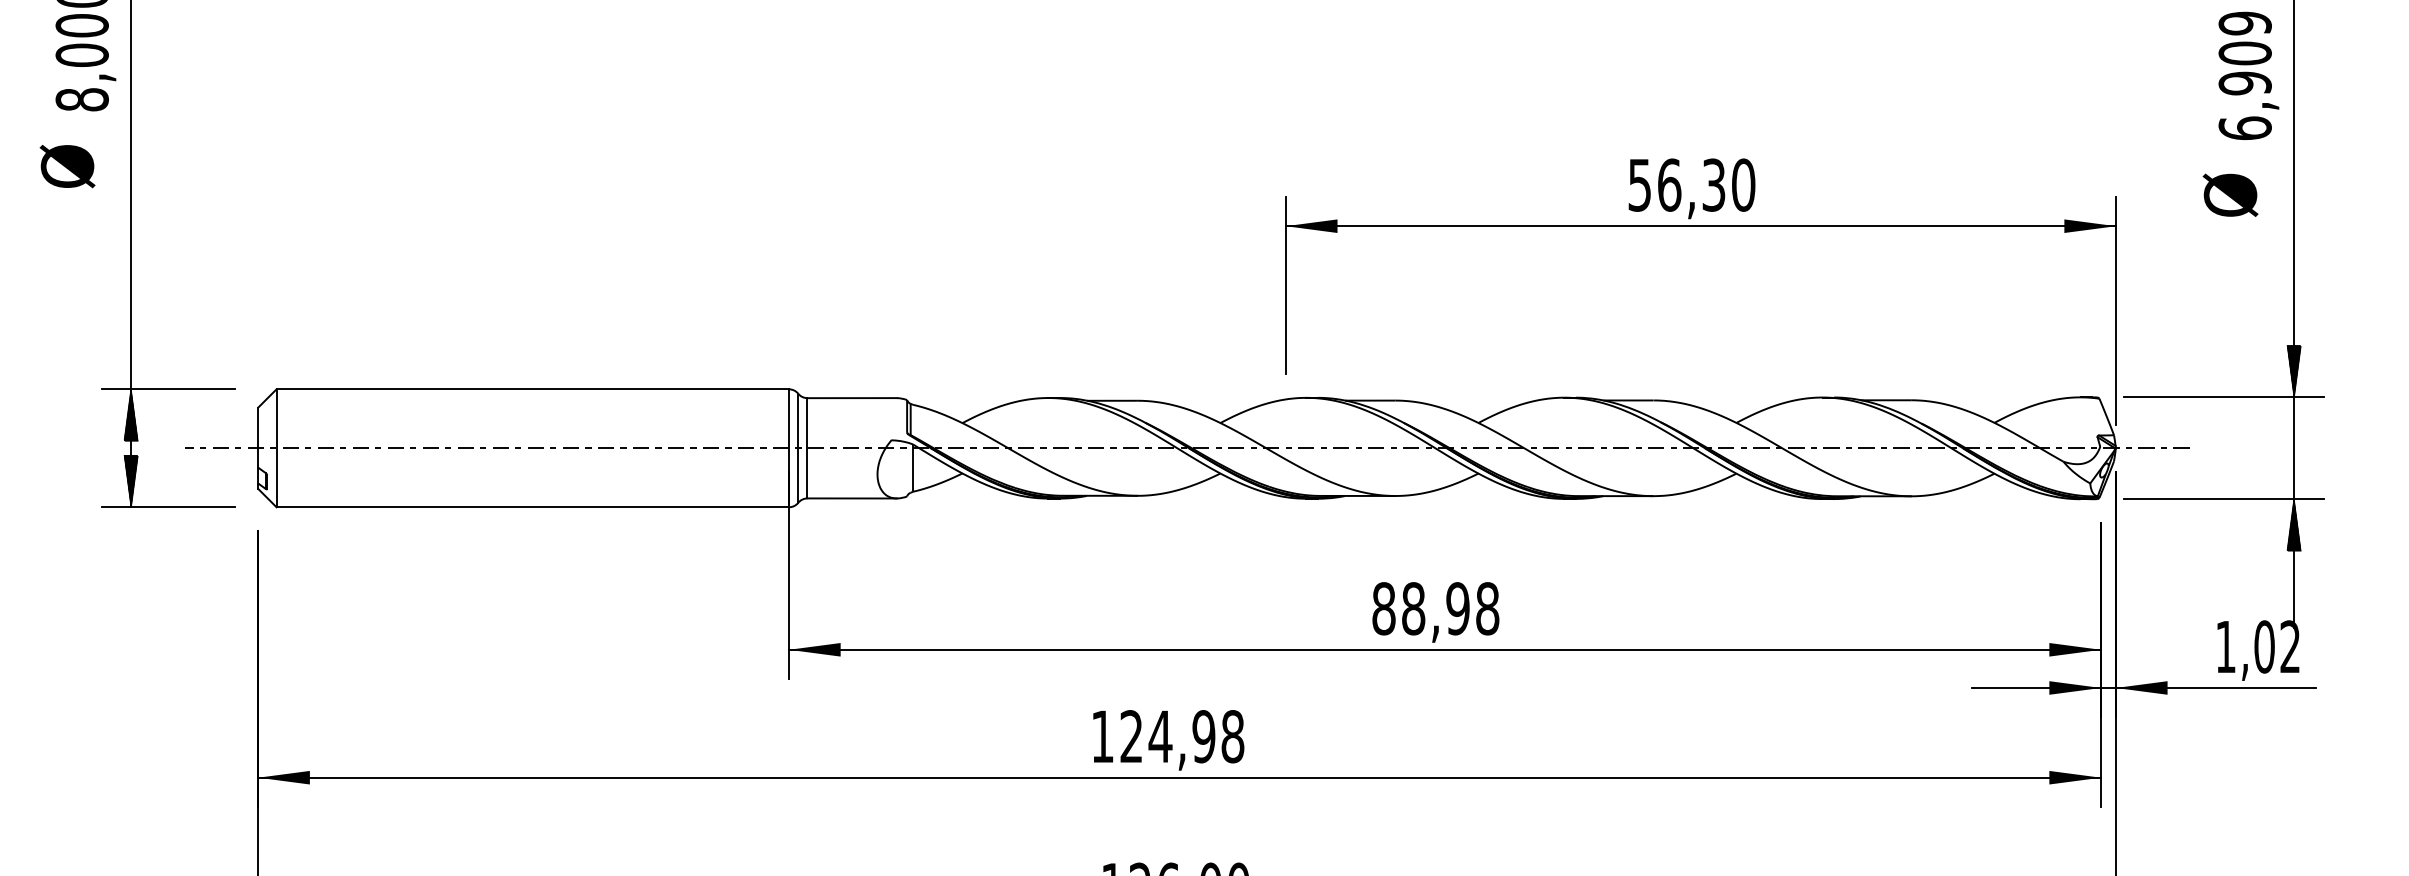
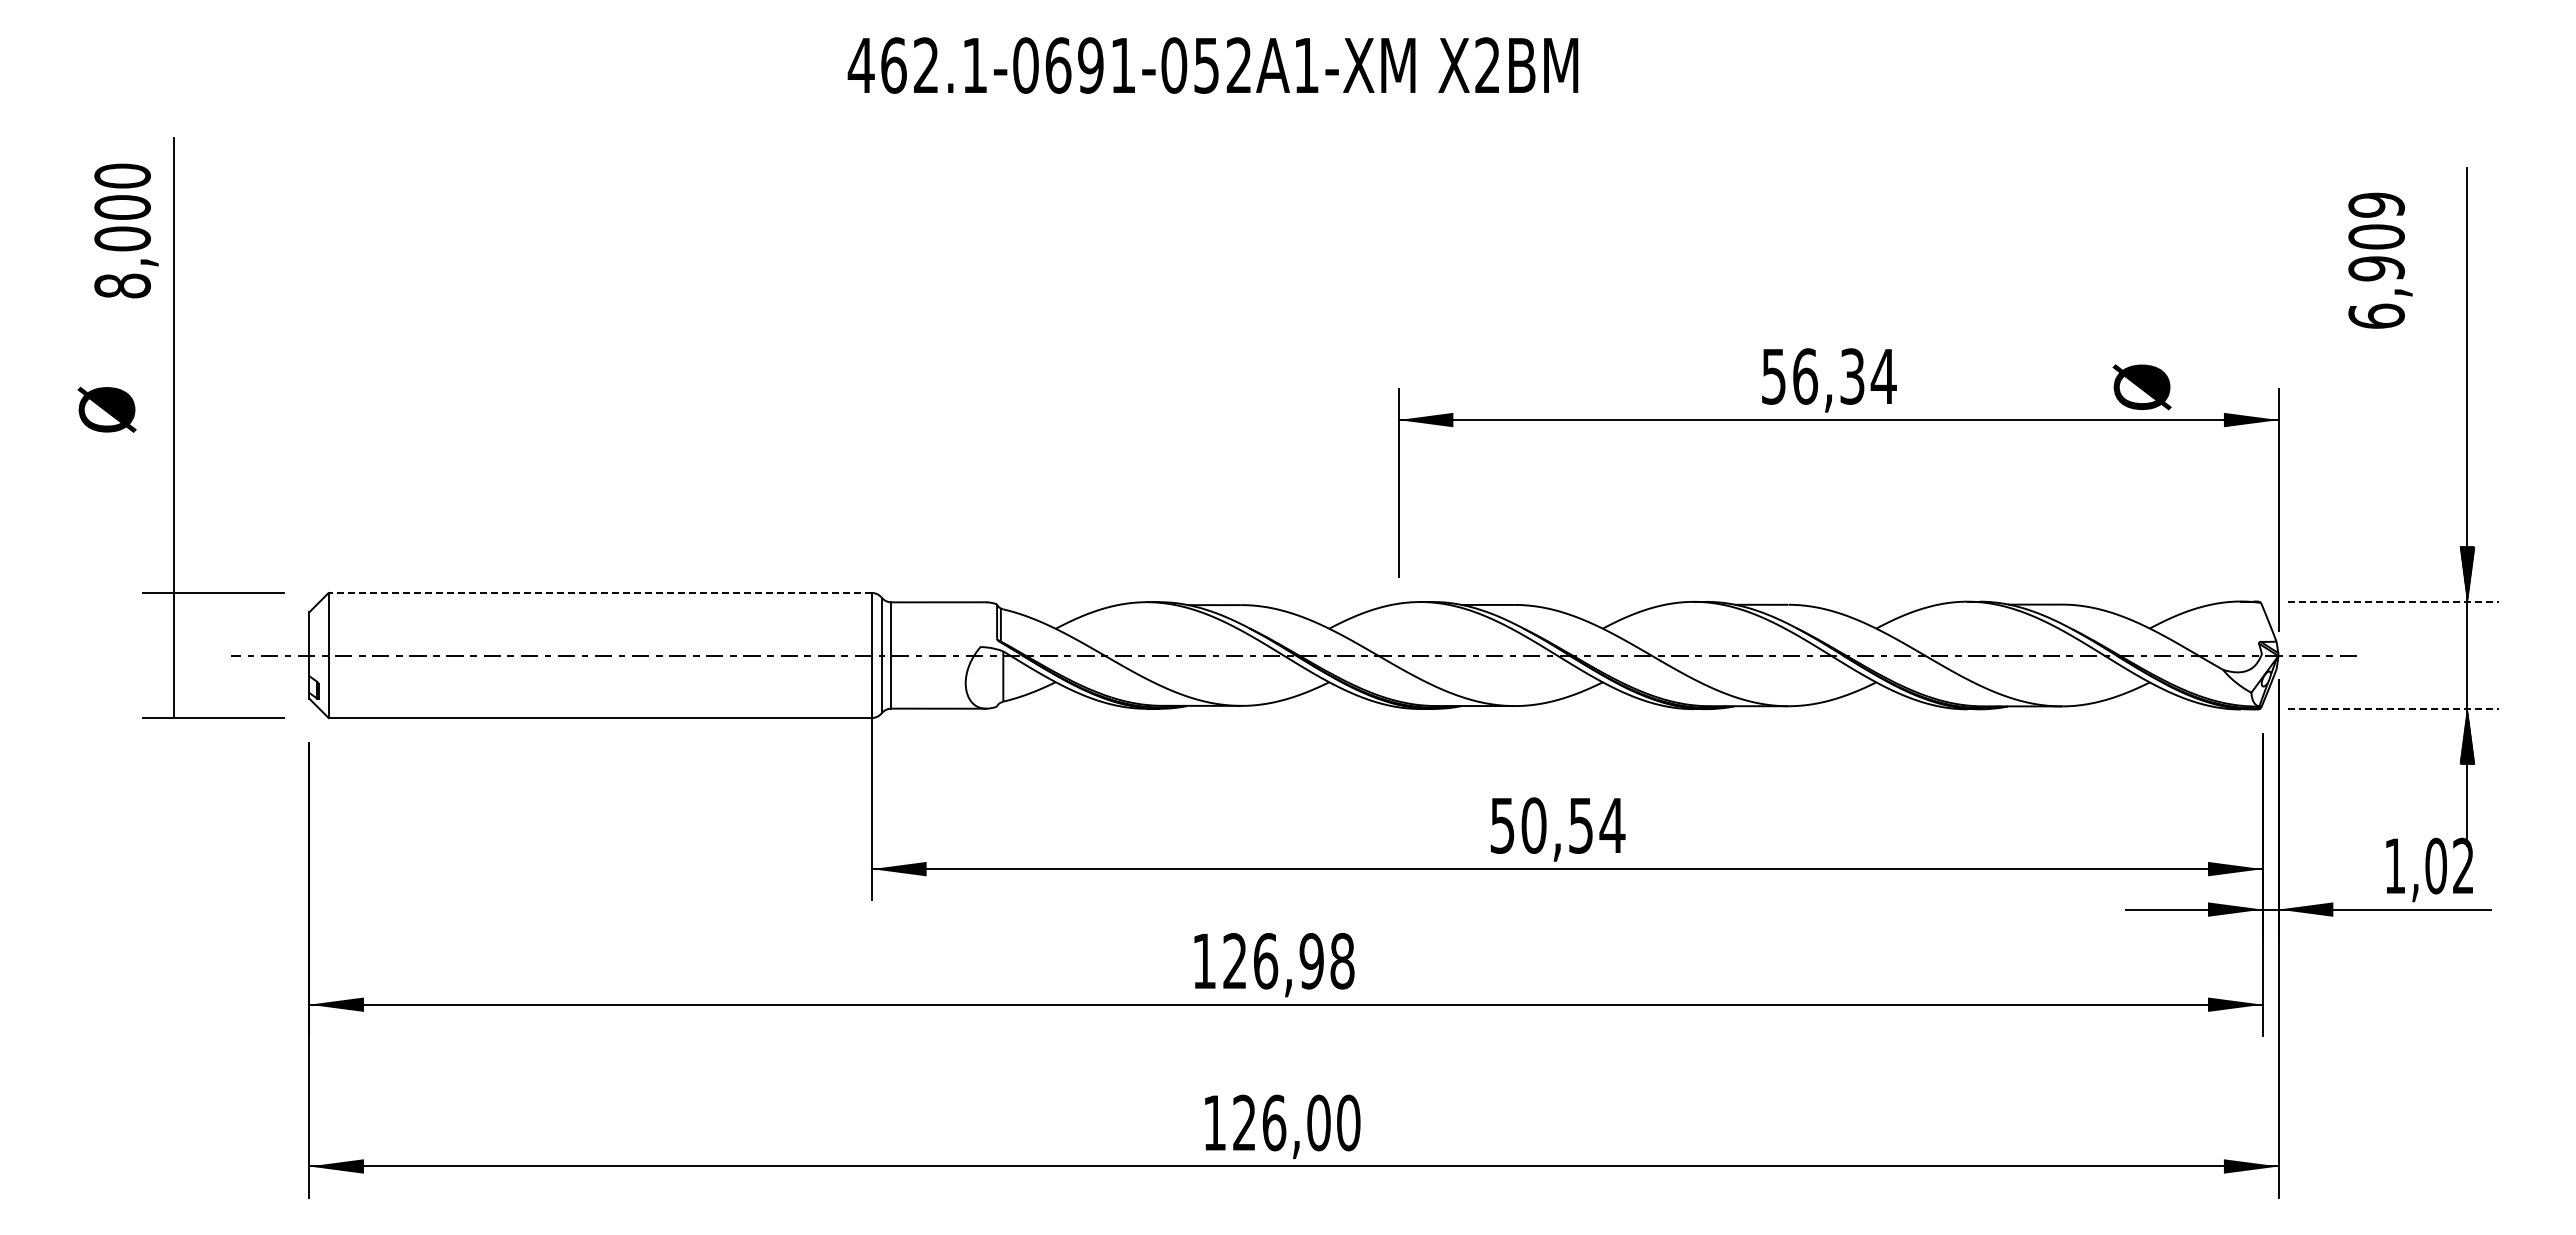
text: (2248, 75) -> (2380, 260), moved
text: (67, 166) -> (106, 409), moved
text: (1743, 185) -> (1883, 376), 56,30 -> 56,34
text: (2230, 195) -> (2141, 387), moved
line: (533, 388) -> (600, 592), solid -> dashed
line: (2224, 397) -> (2393, 601), solid -> dashed
hatch: (131, 415) -> (174, 620), removed
hatch: (131, 481) -> (174, 690), removed
line: (2224, 499) -> (2393, 709), solid -> dashed
text: (1435, 608) -> (1557, 825), 88,98 -> 50,54
text: (1160, 736) -> (1265, 961), 124,98 -> 126,98

